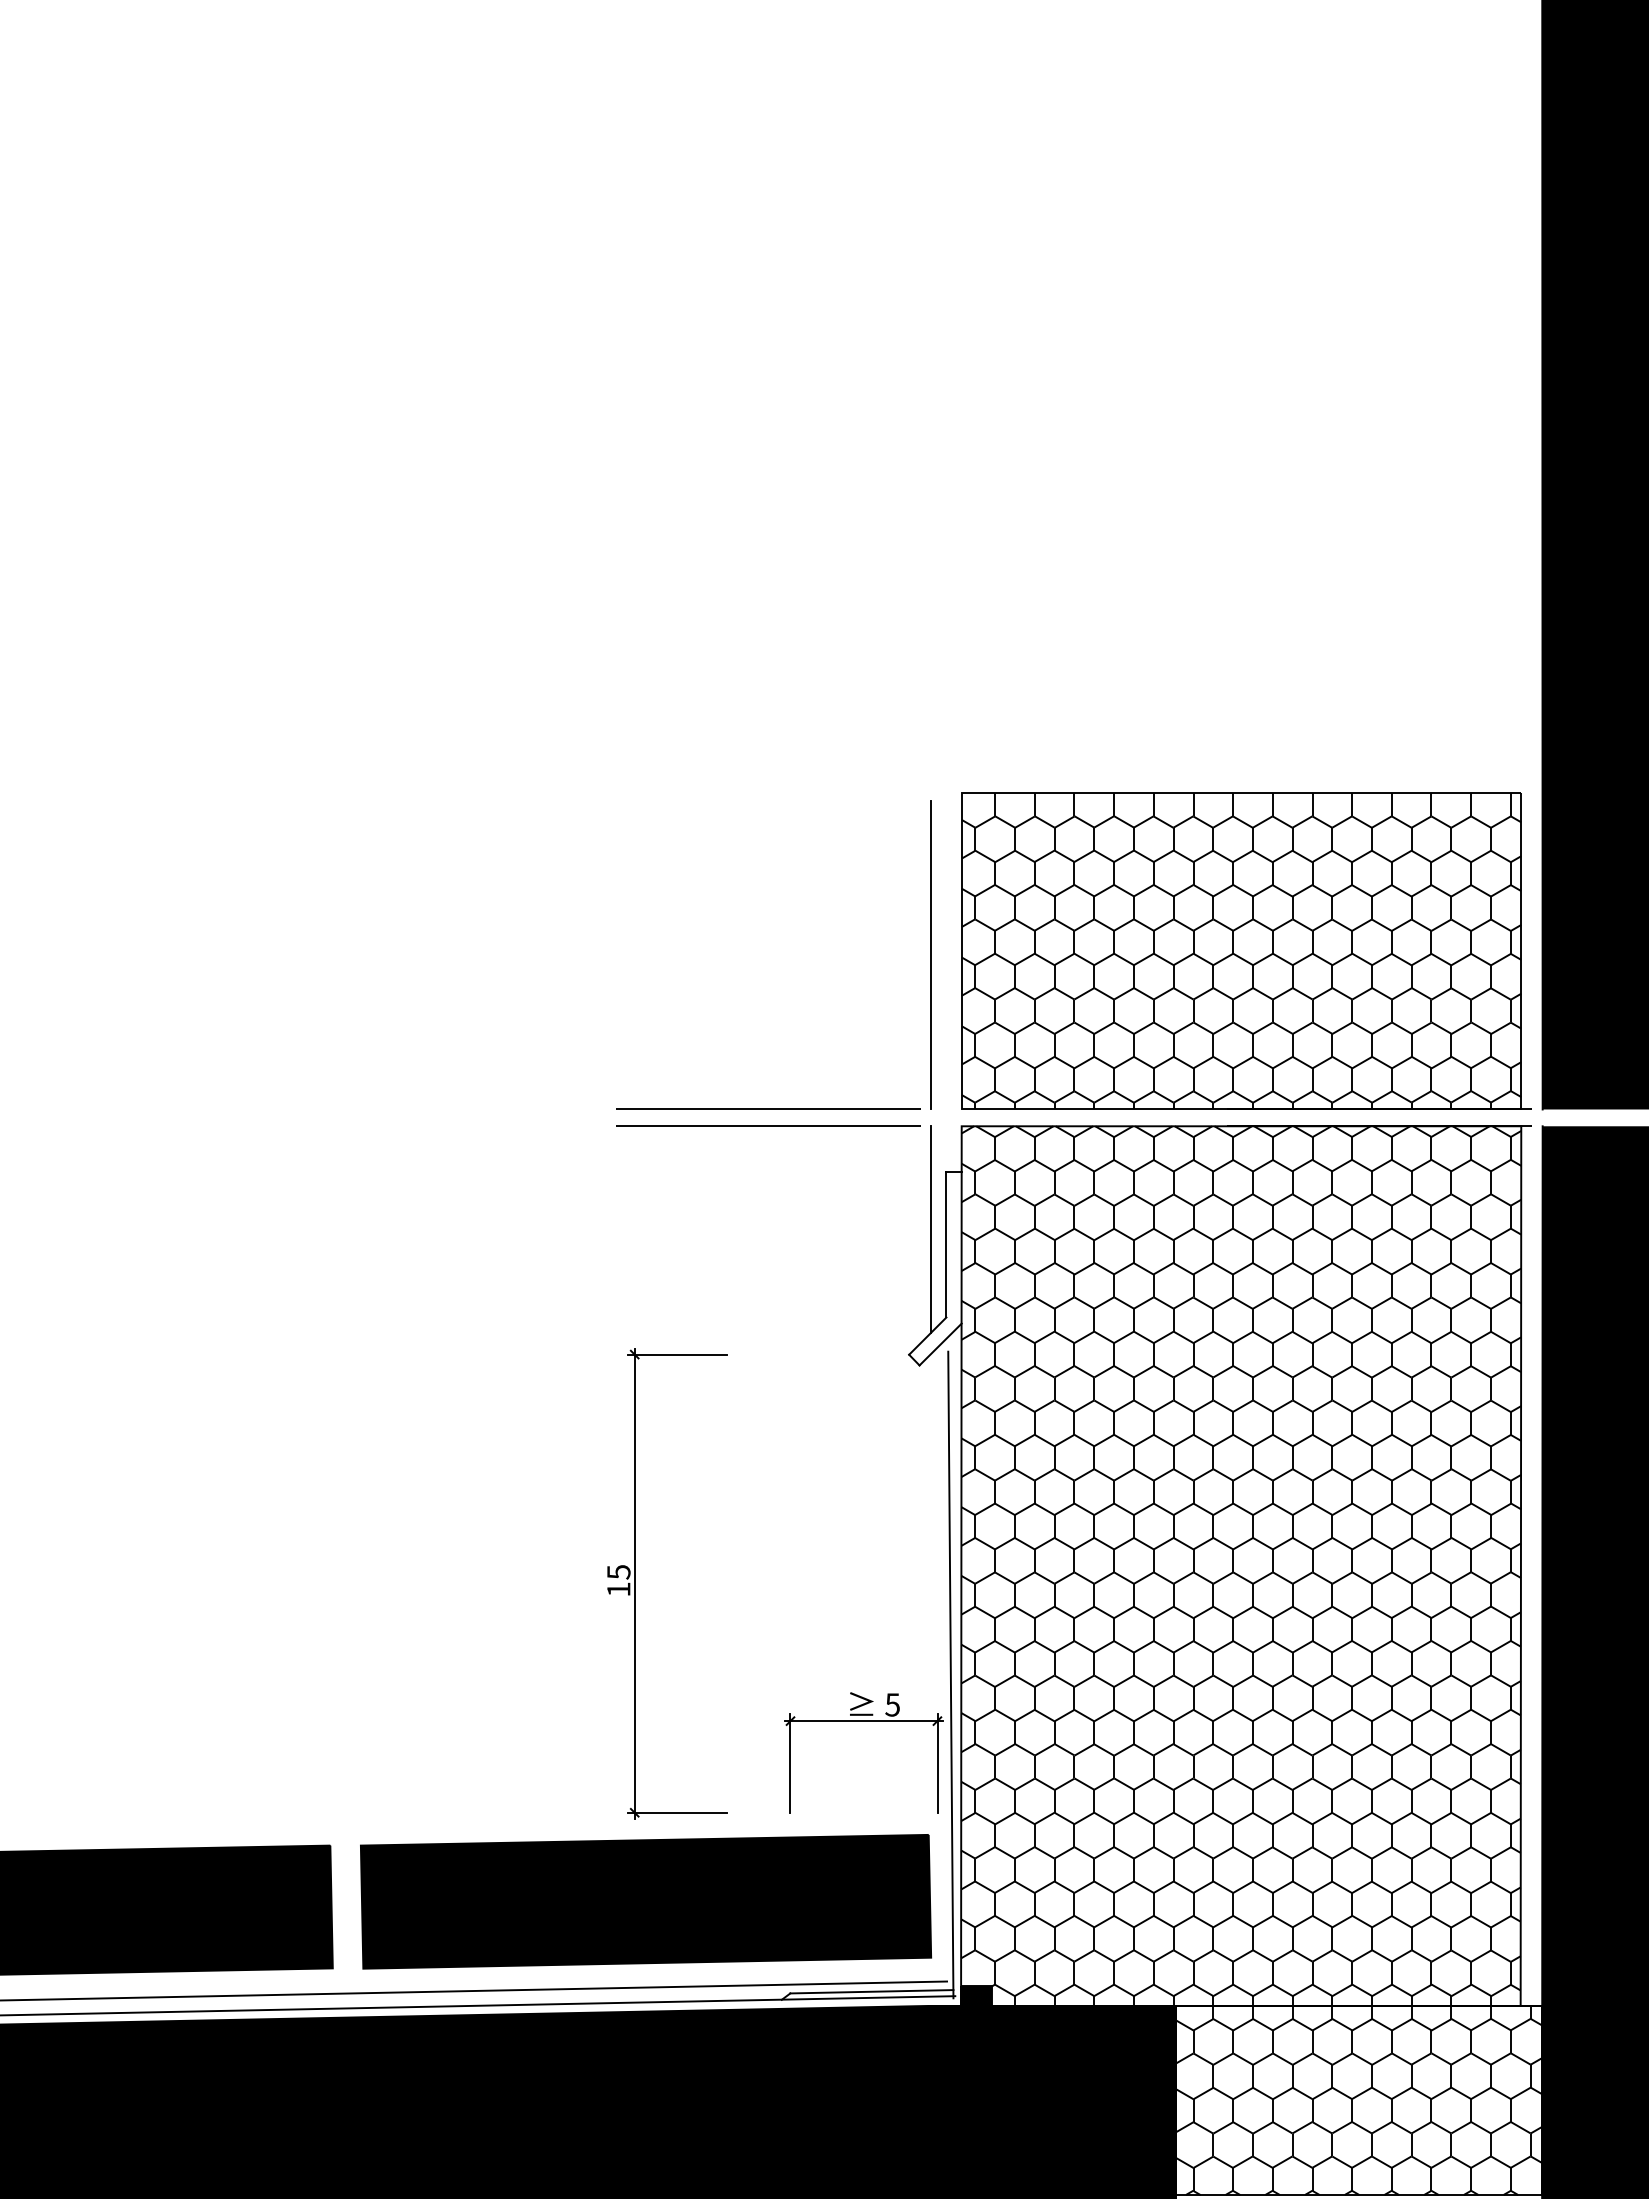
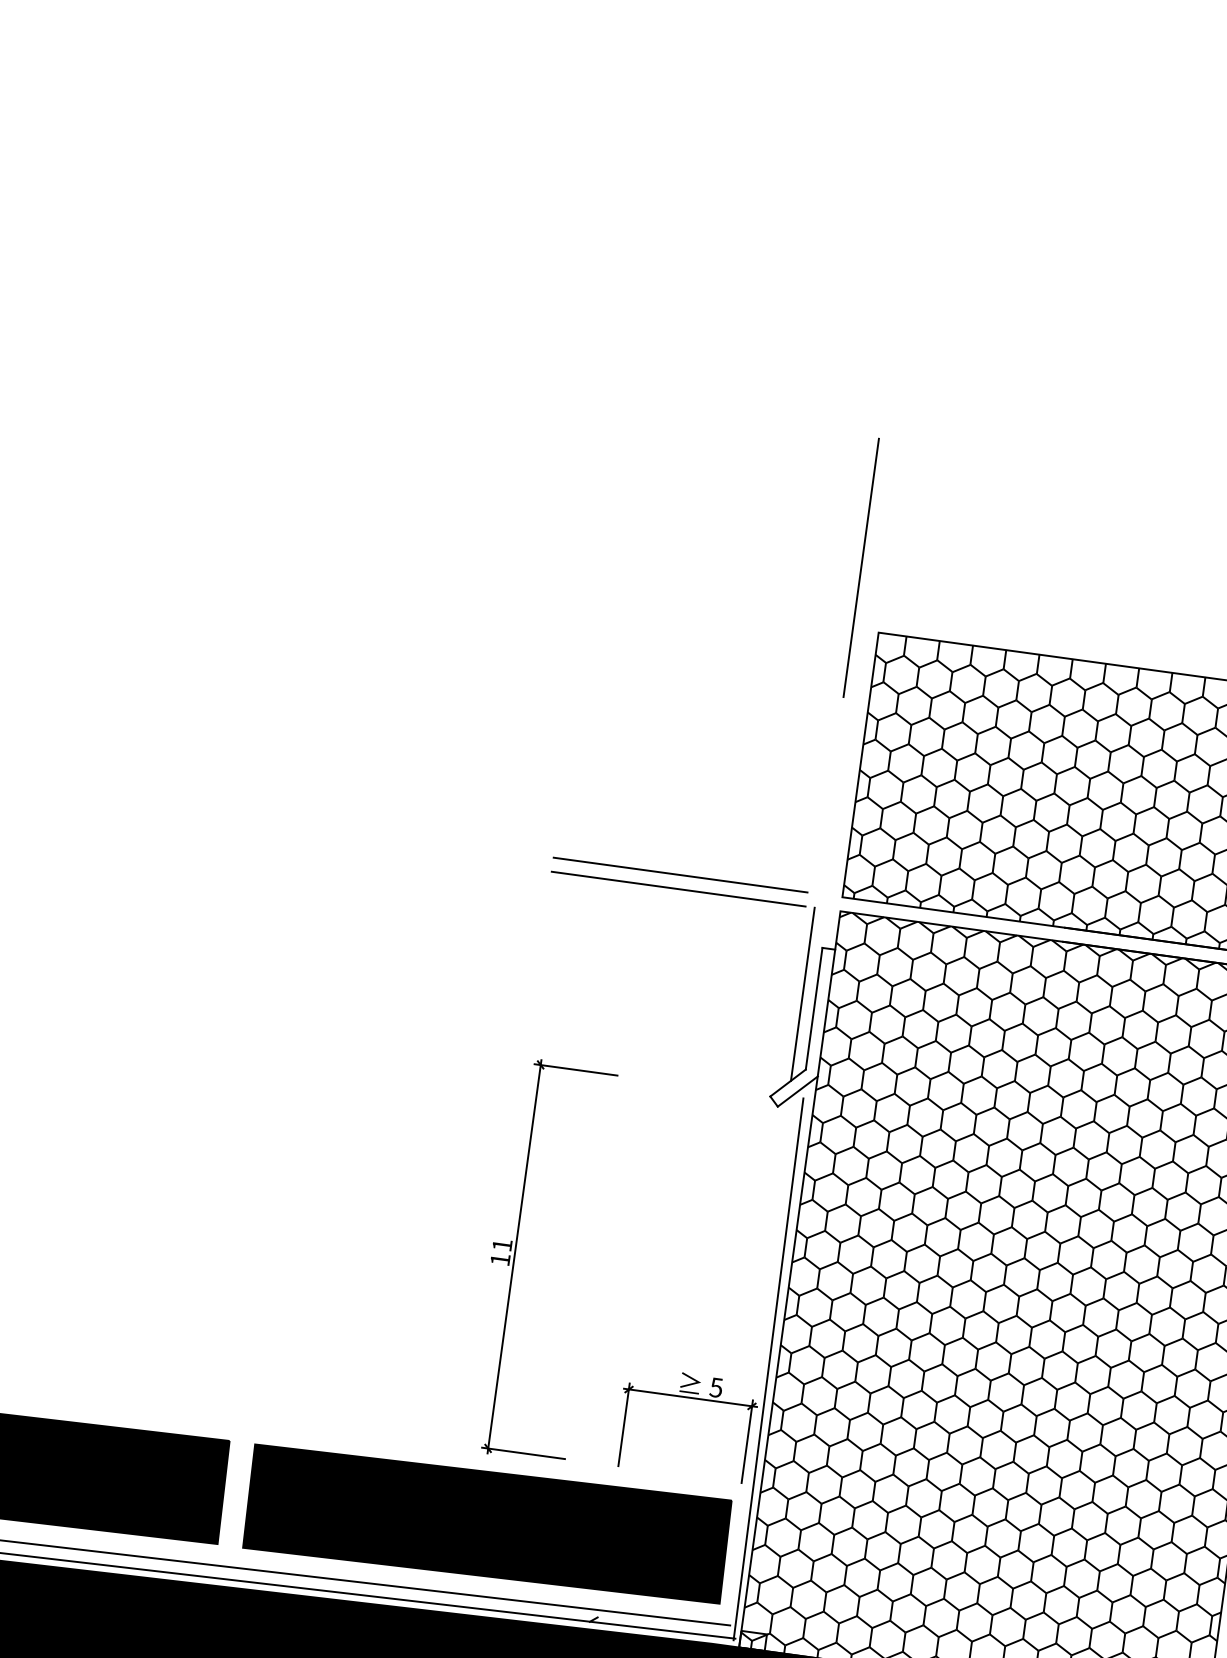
line: (930, 954) -> (861, 567), moved
text: (618, 1572) -> (502, 1245), 15 -> 11
line: (871, 1991) -> (665, 1625), removed
fill: (976, 1995) -> (753, 1640), removed

